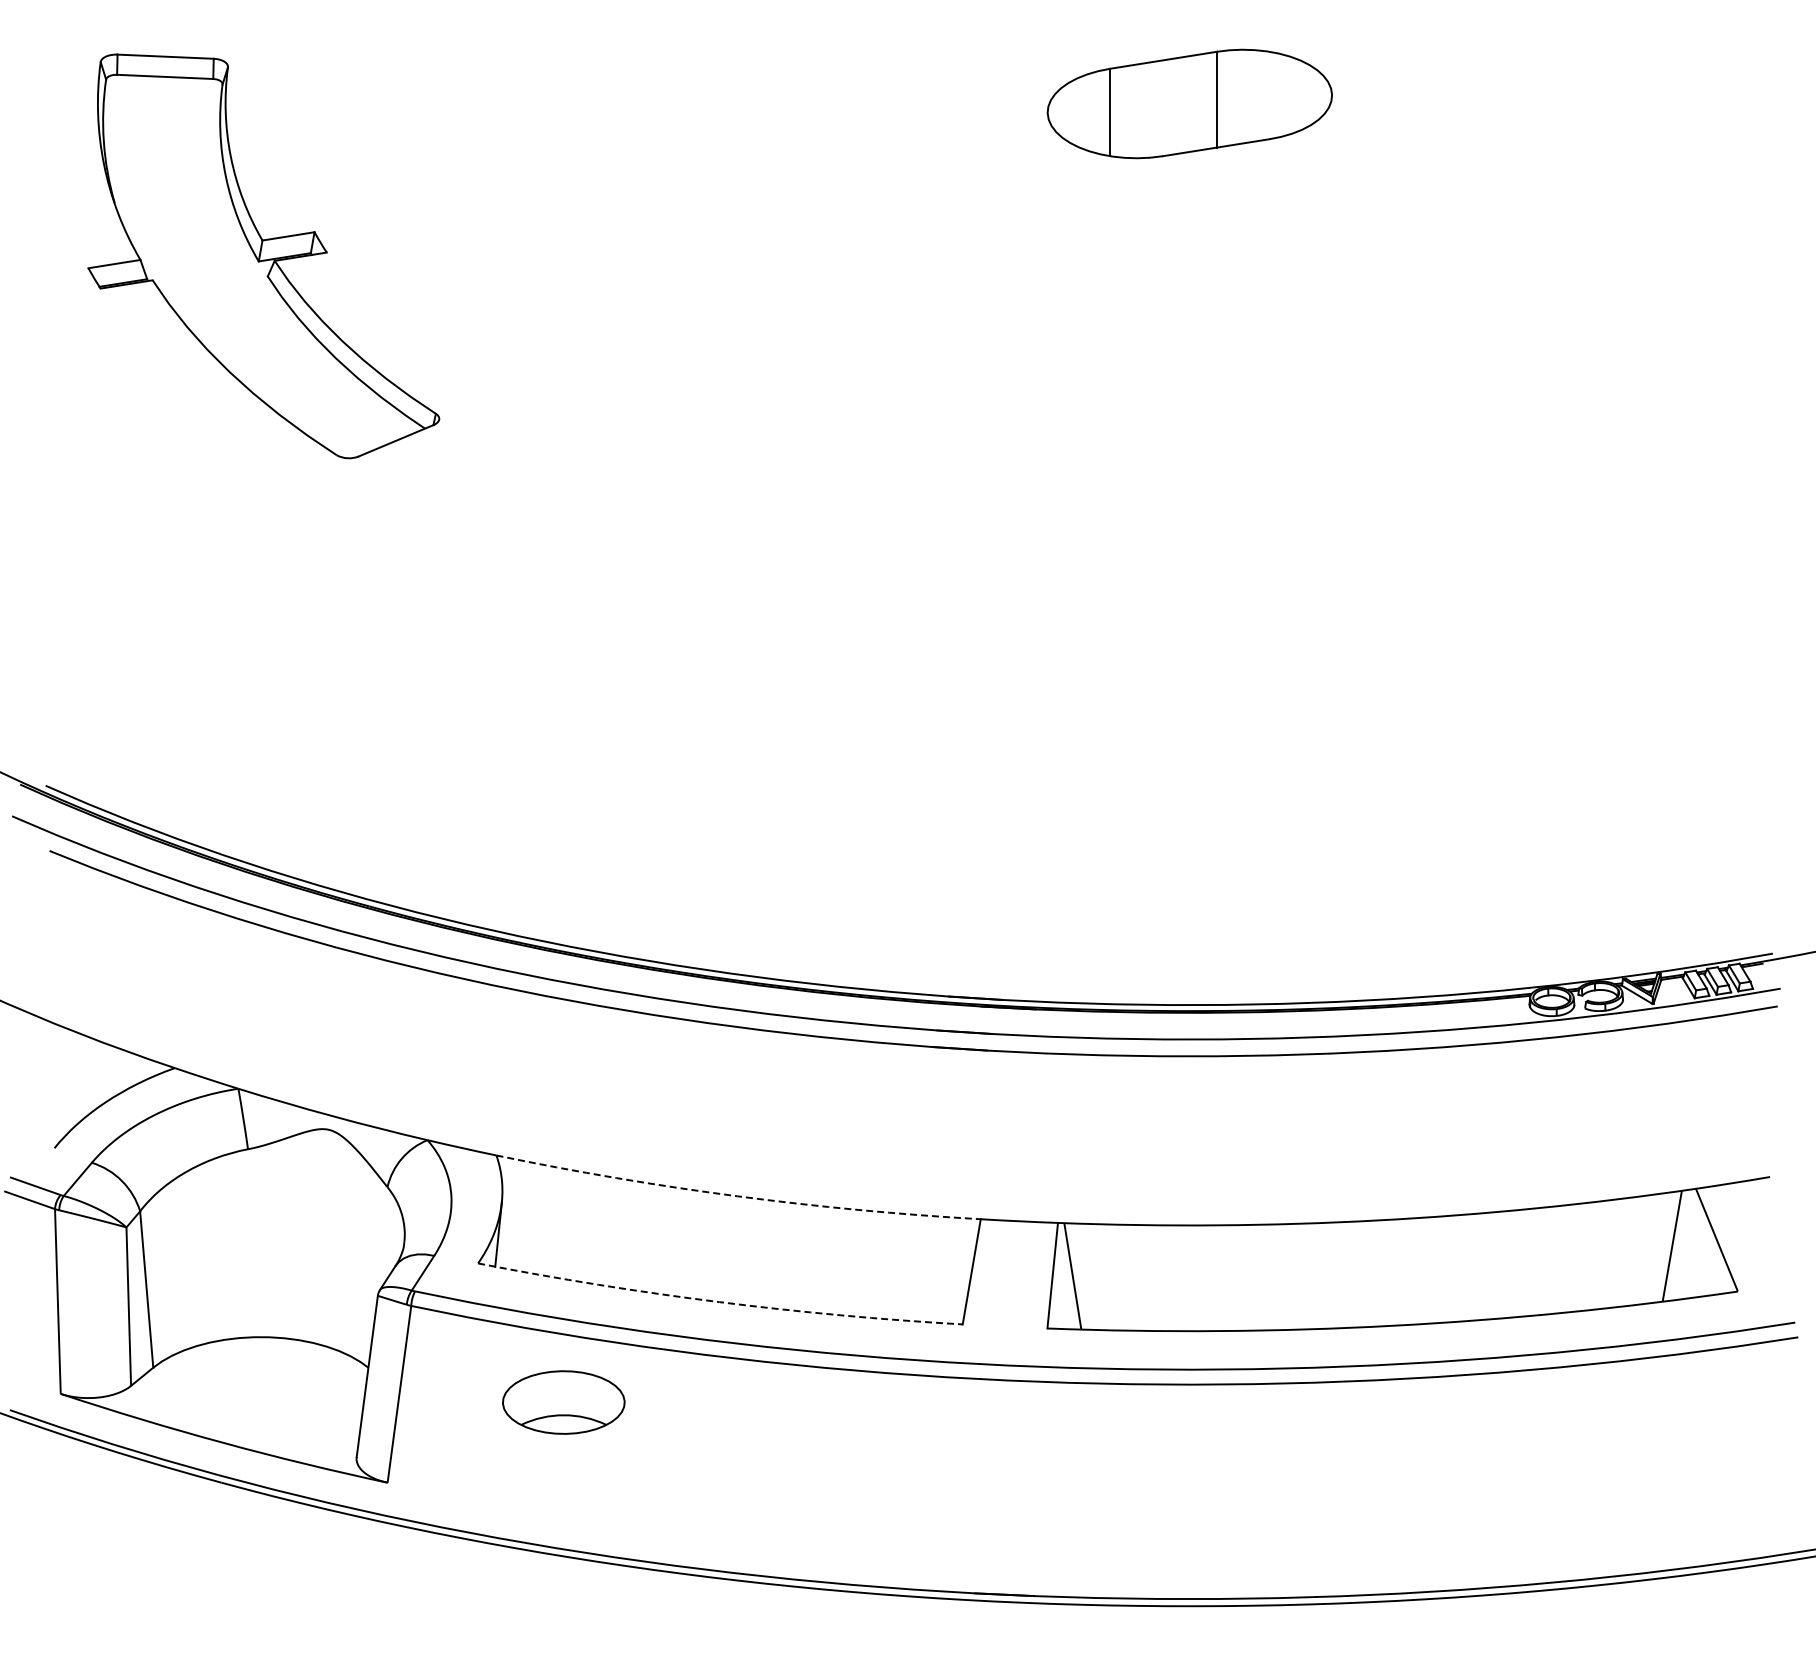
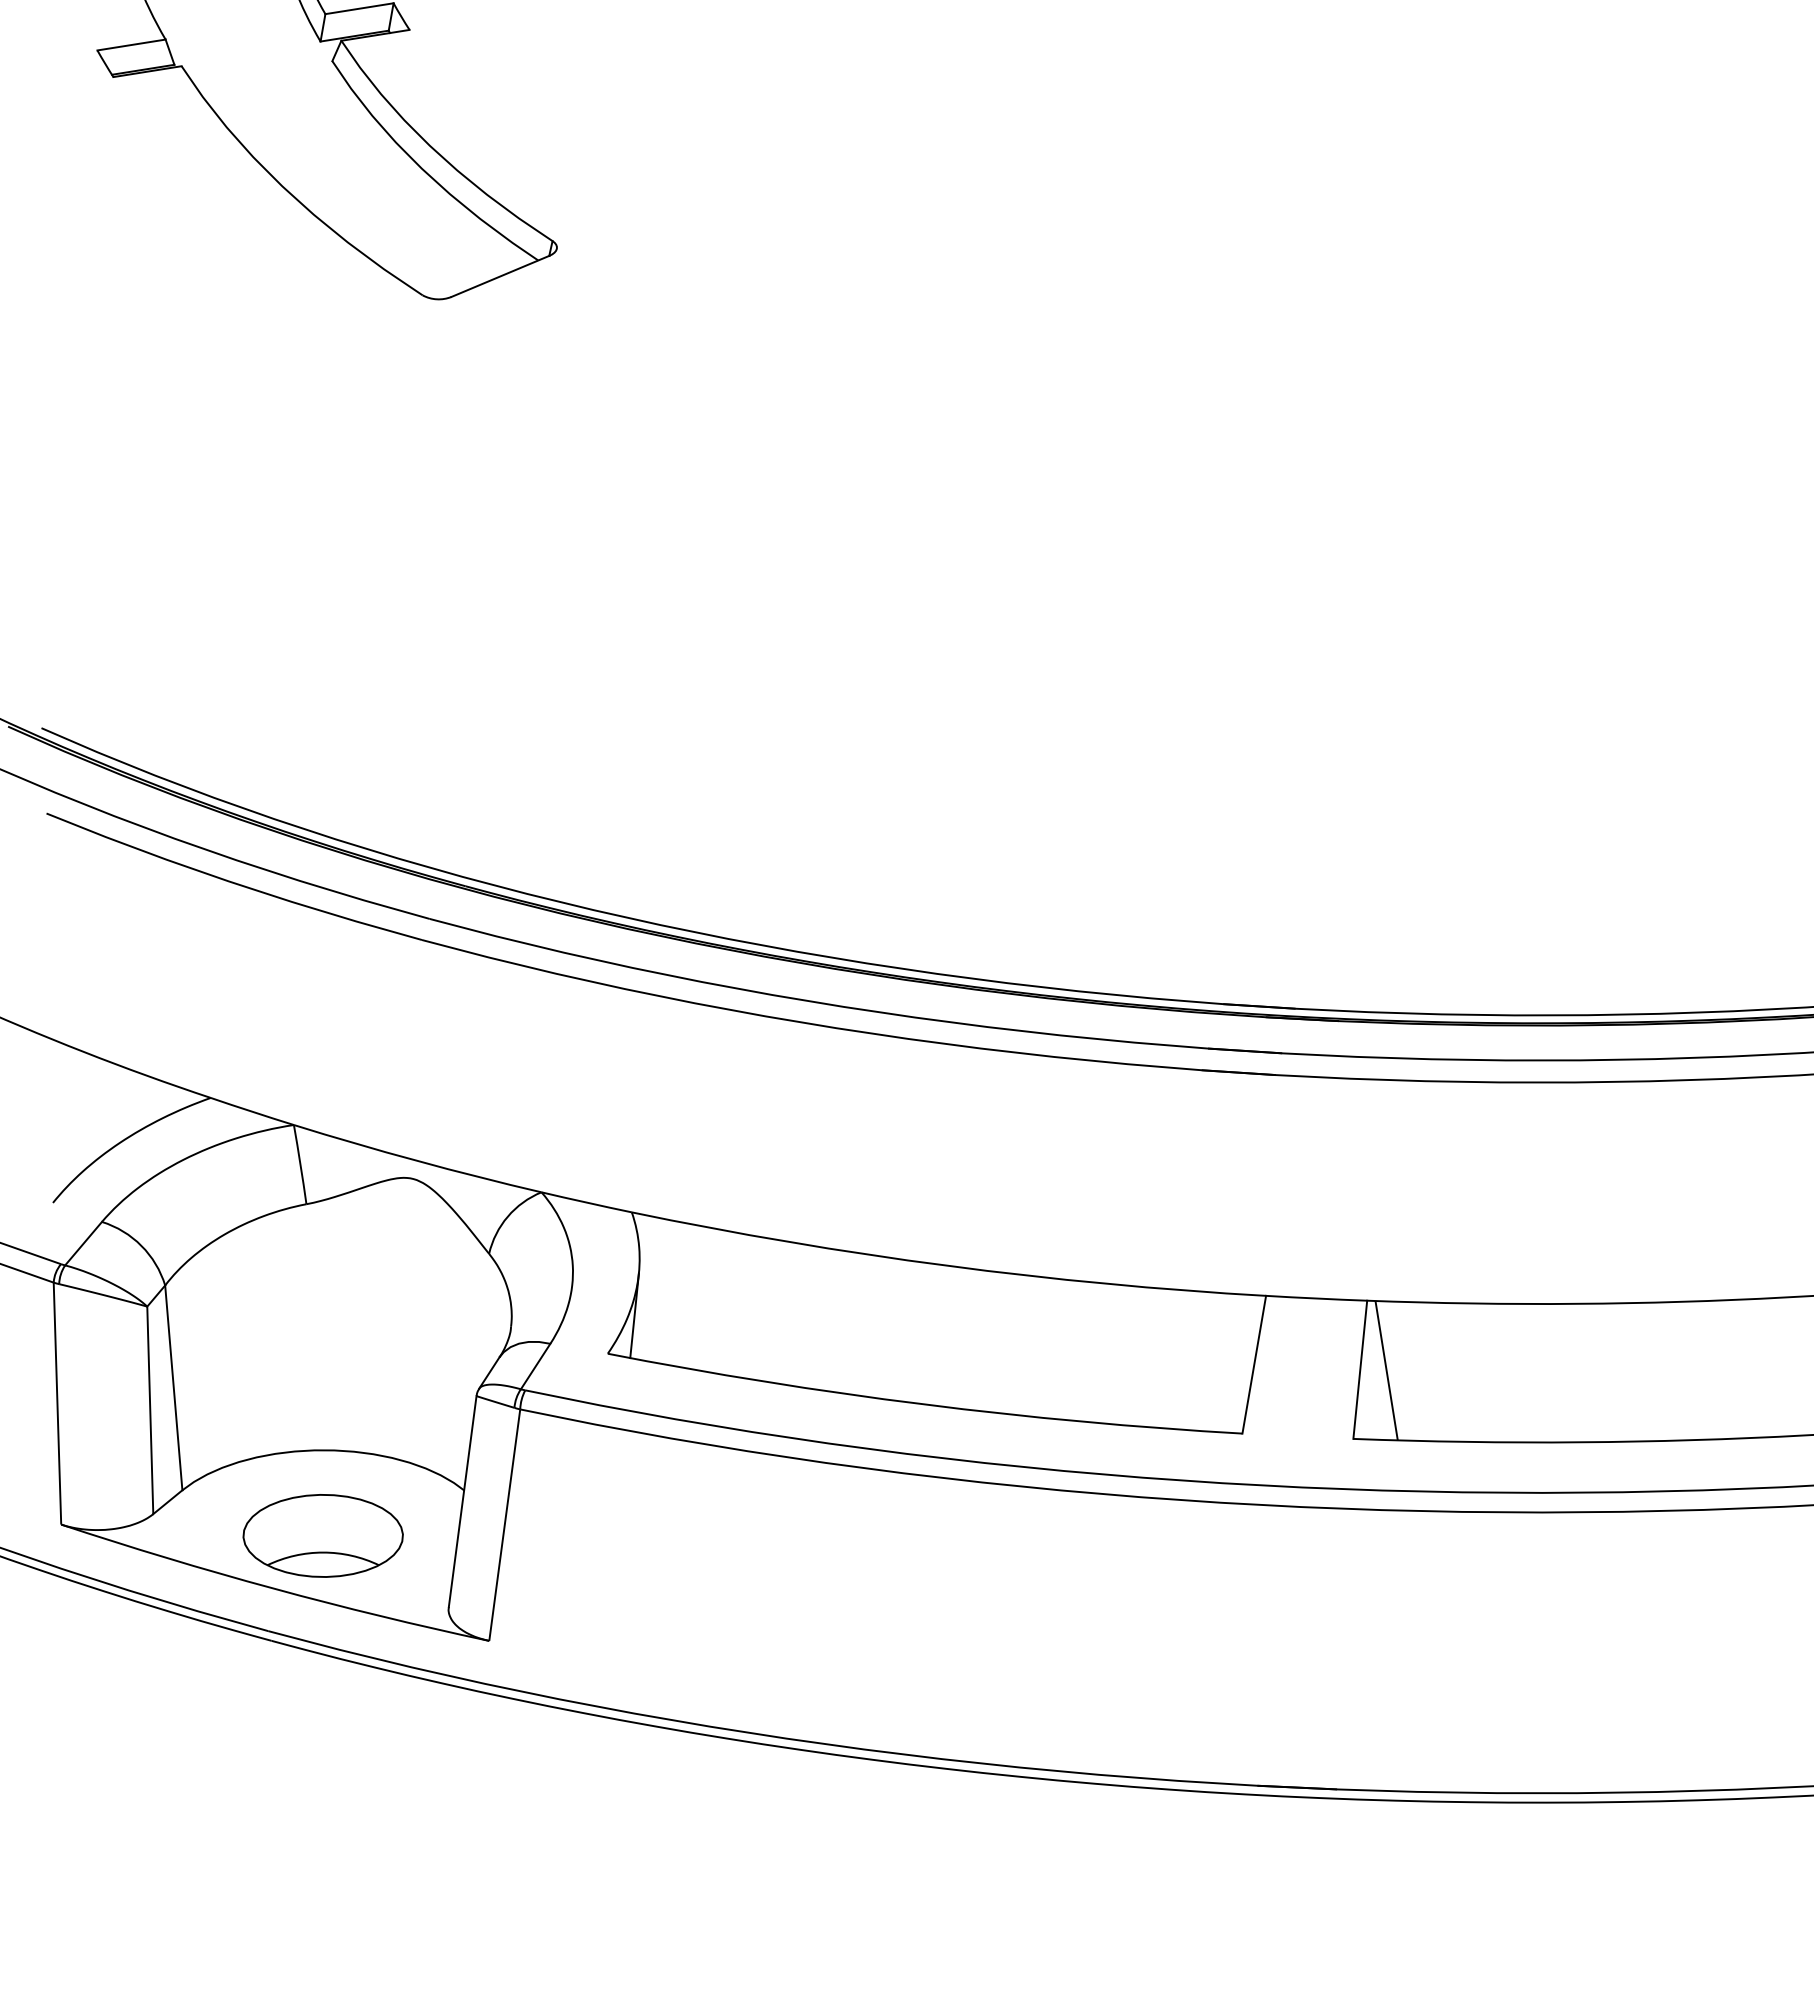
arc: (737, 1196) -> (947, 1266), dashed -> solid
arc: (719, 1302) -> (923, 1404), dashed -> solid
part: (563, 1402) -> (322, 1535), moved

